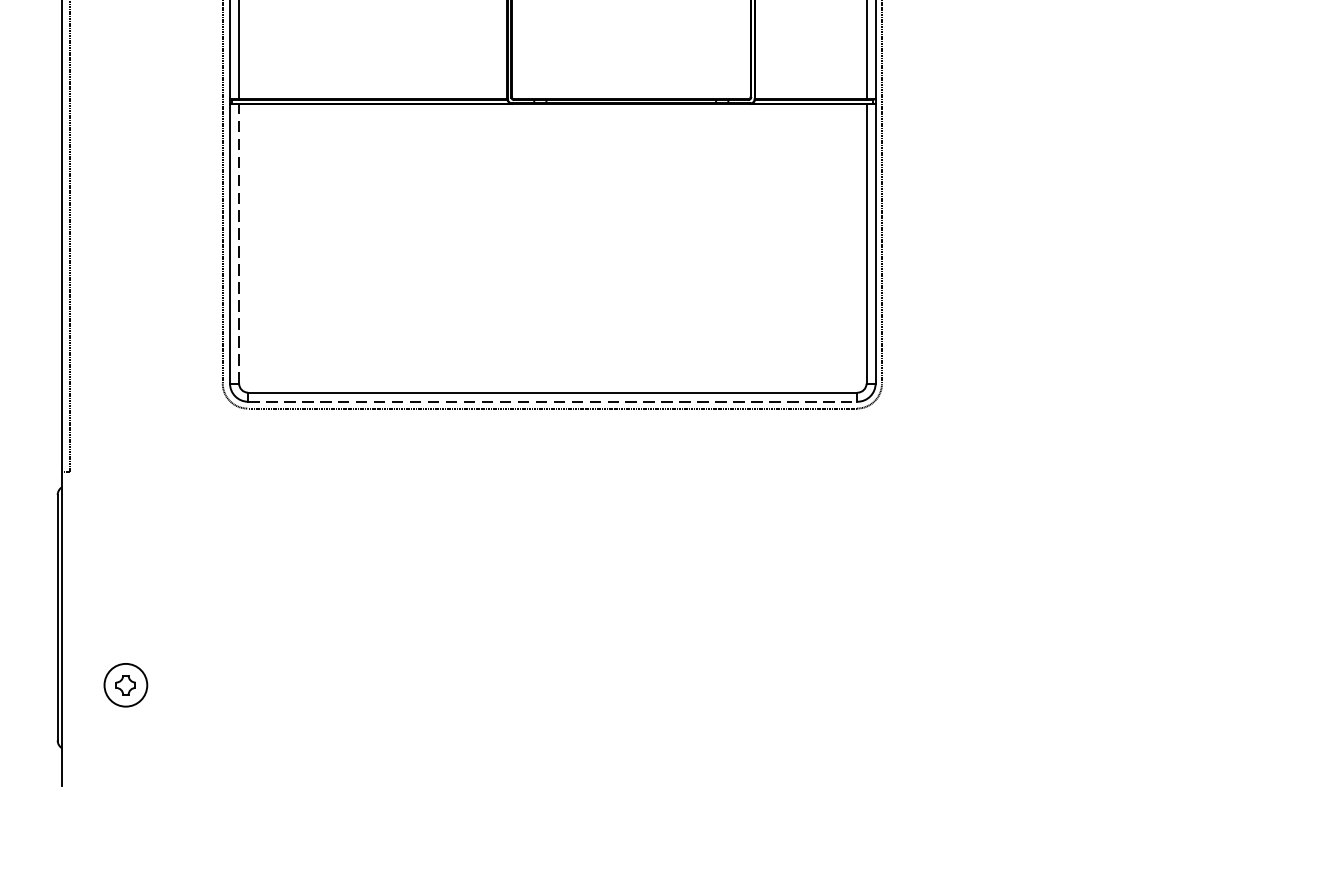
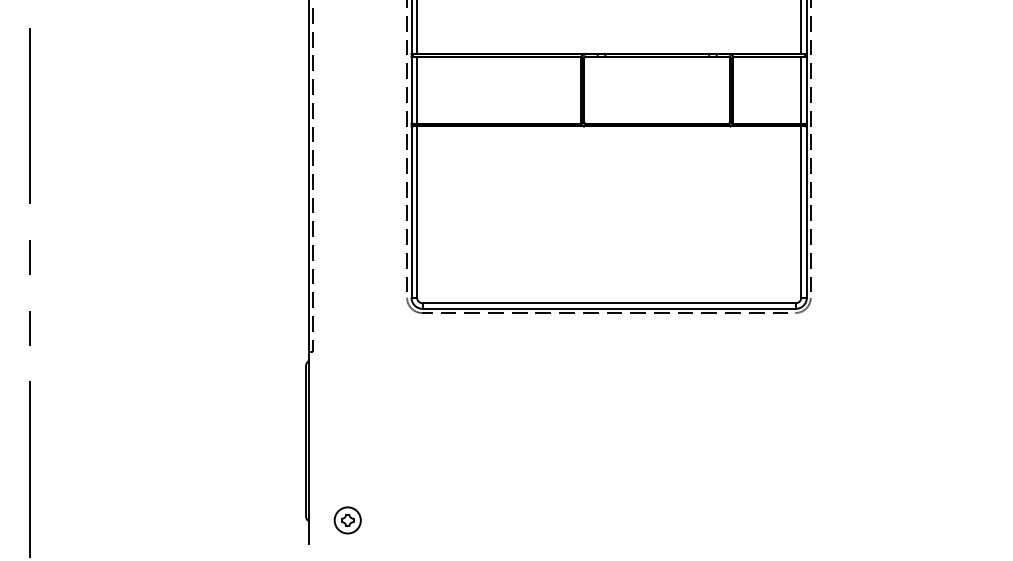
line: (239, 244) -> (417, 212), dashed -> solid
line: (553, 401) -> (609, 308), dashed -> solid
part: (125, 685) -> (347, 520), moved

